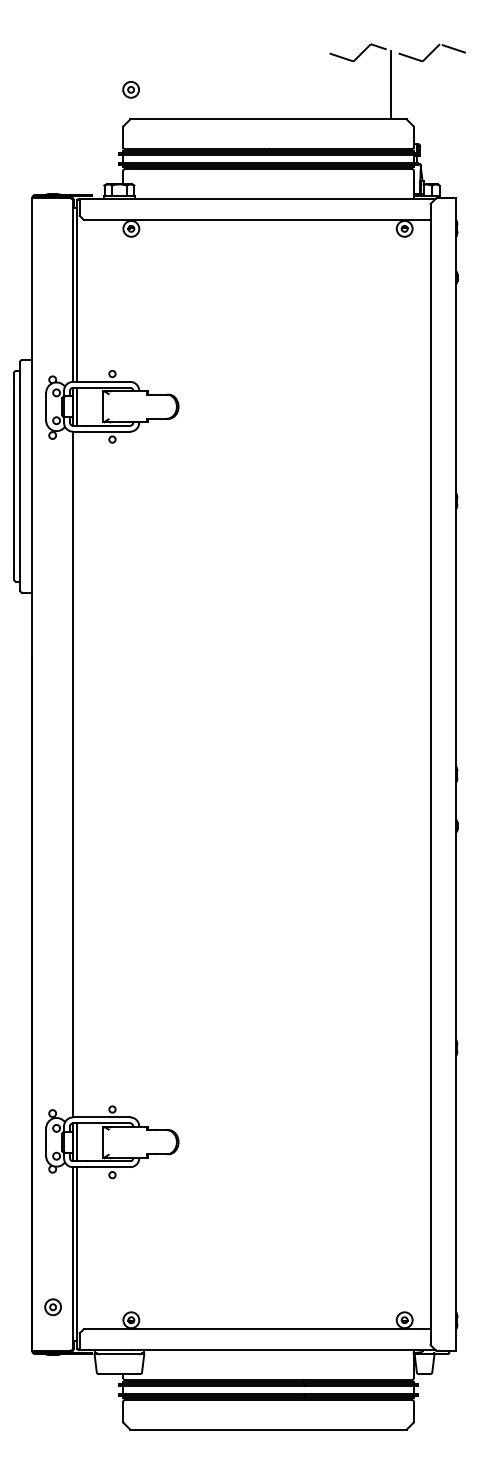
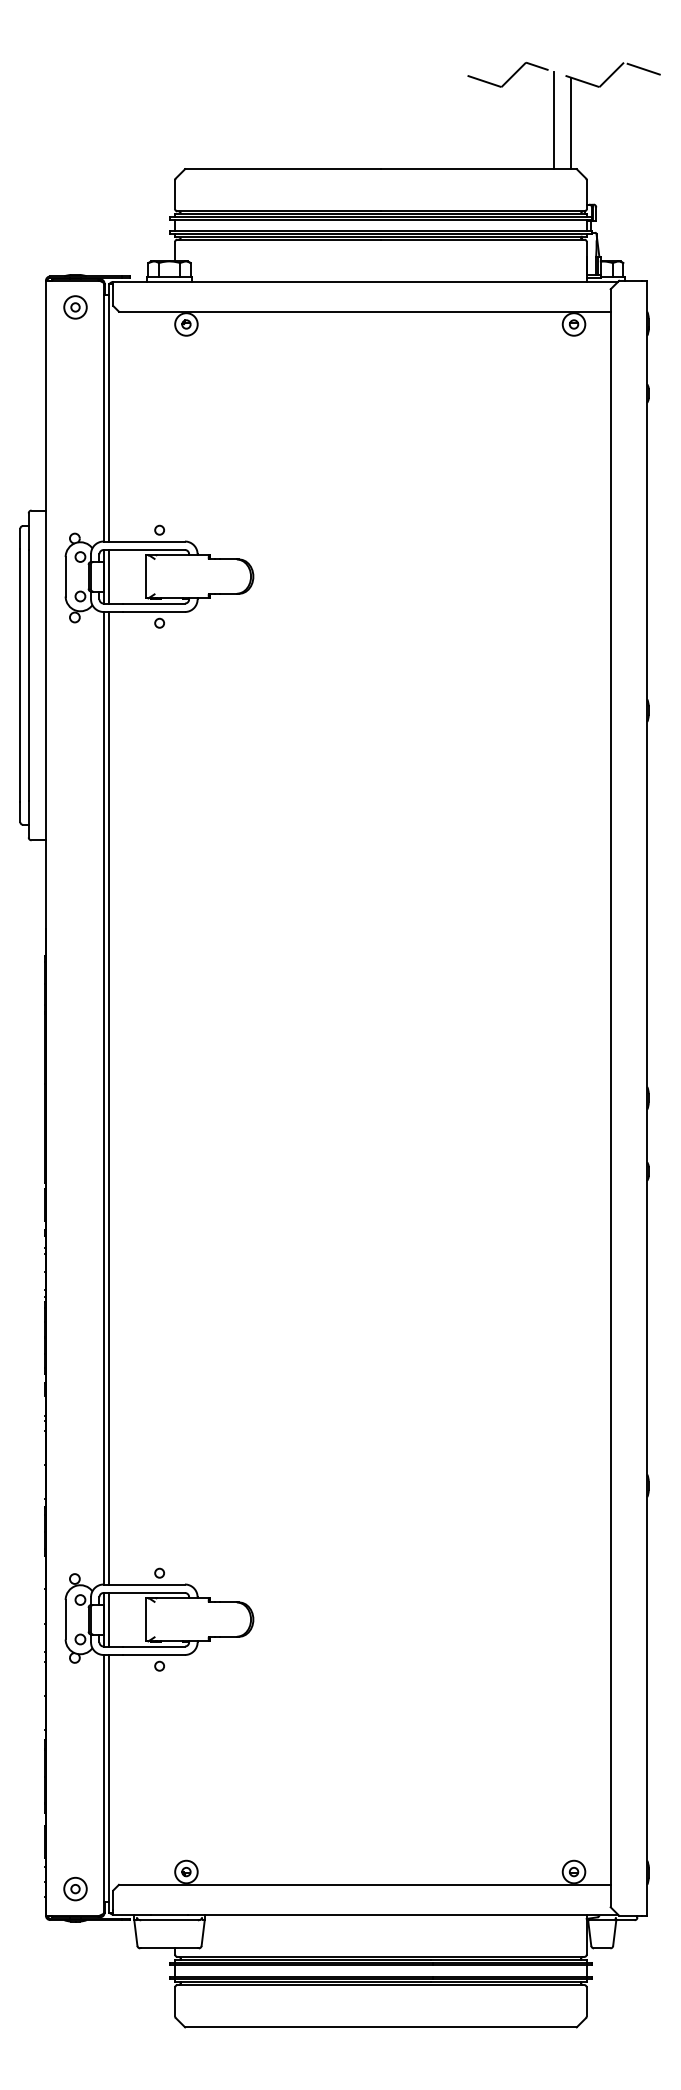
line: (402, 86) -> (570, 122), added
part: (130, 89) -> (74, 306), moved
line: (76, 774) -> (108, 1098), added
part: (52, 1307) -> (74, 1889), moved

